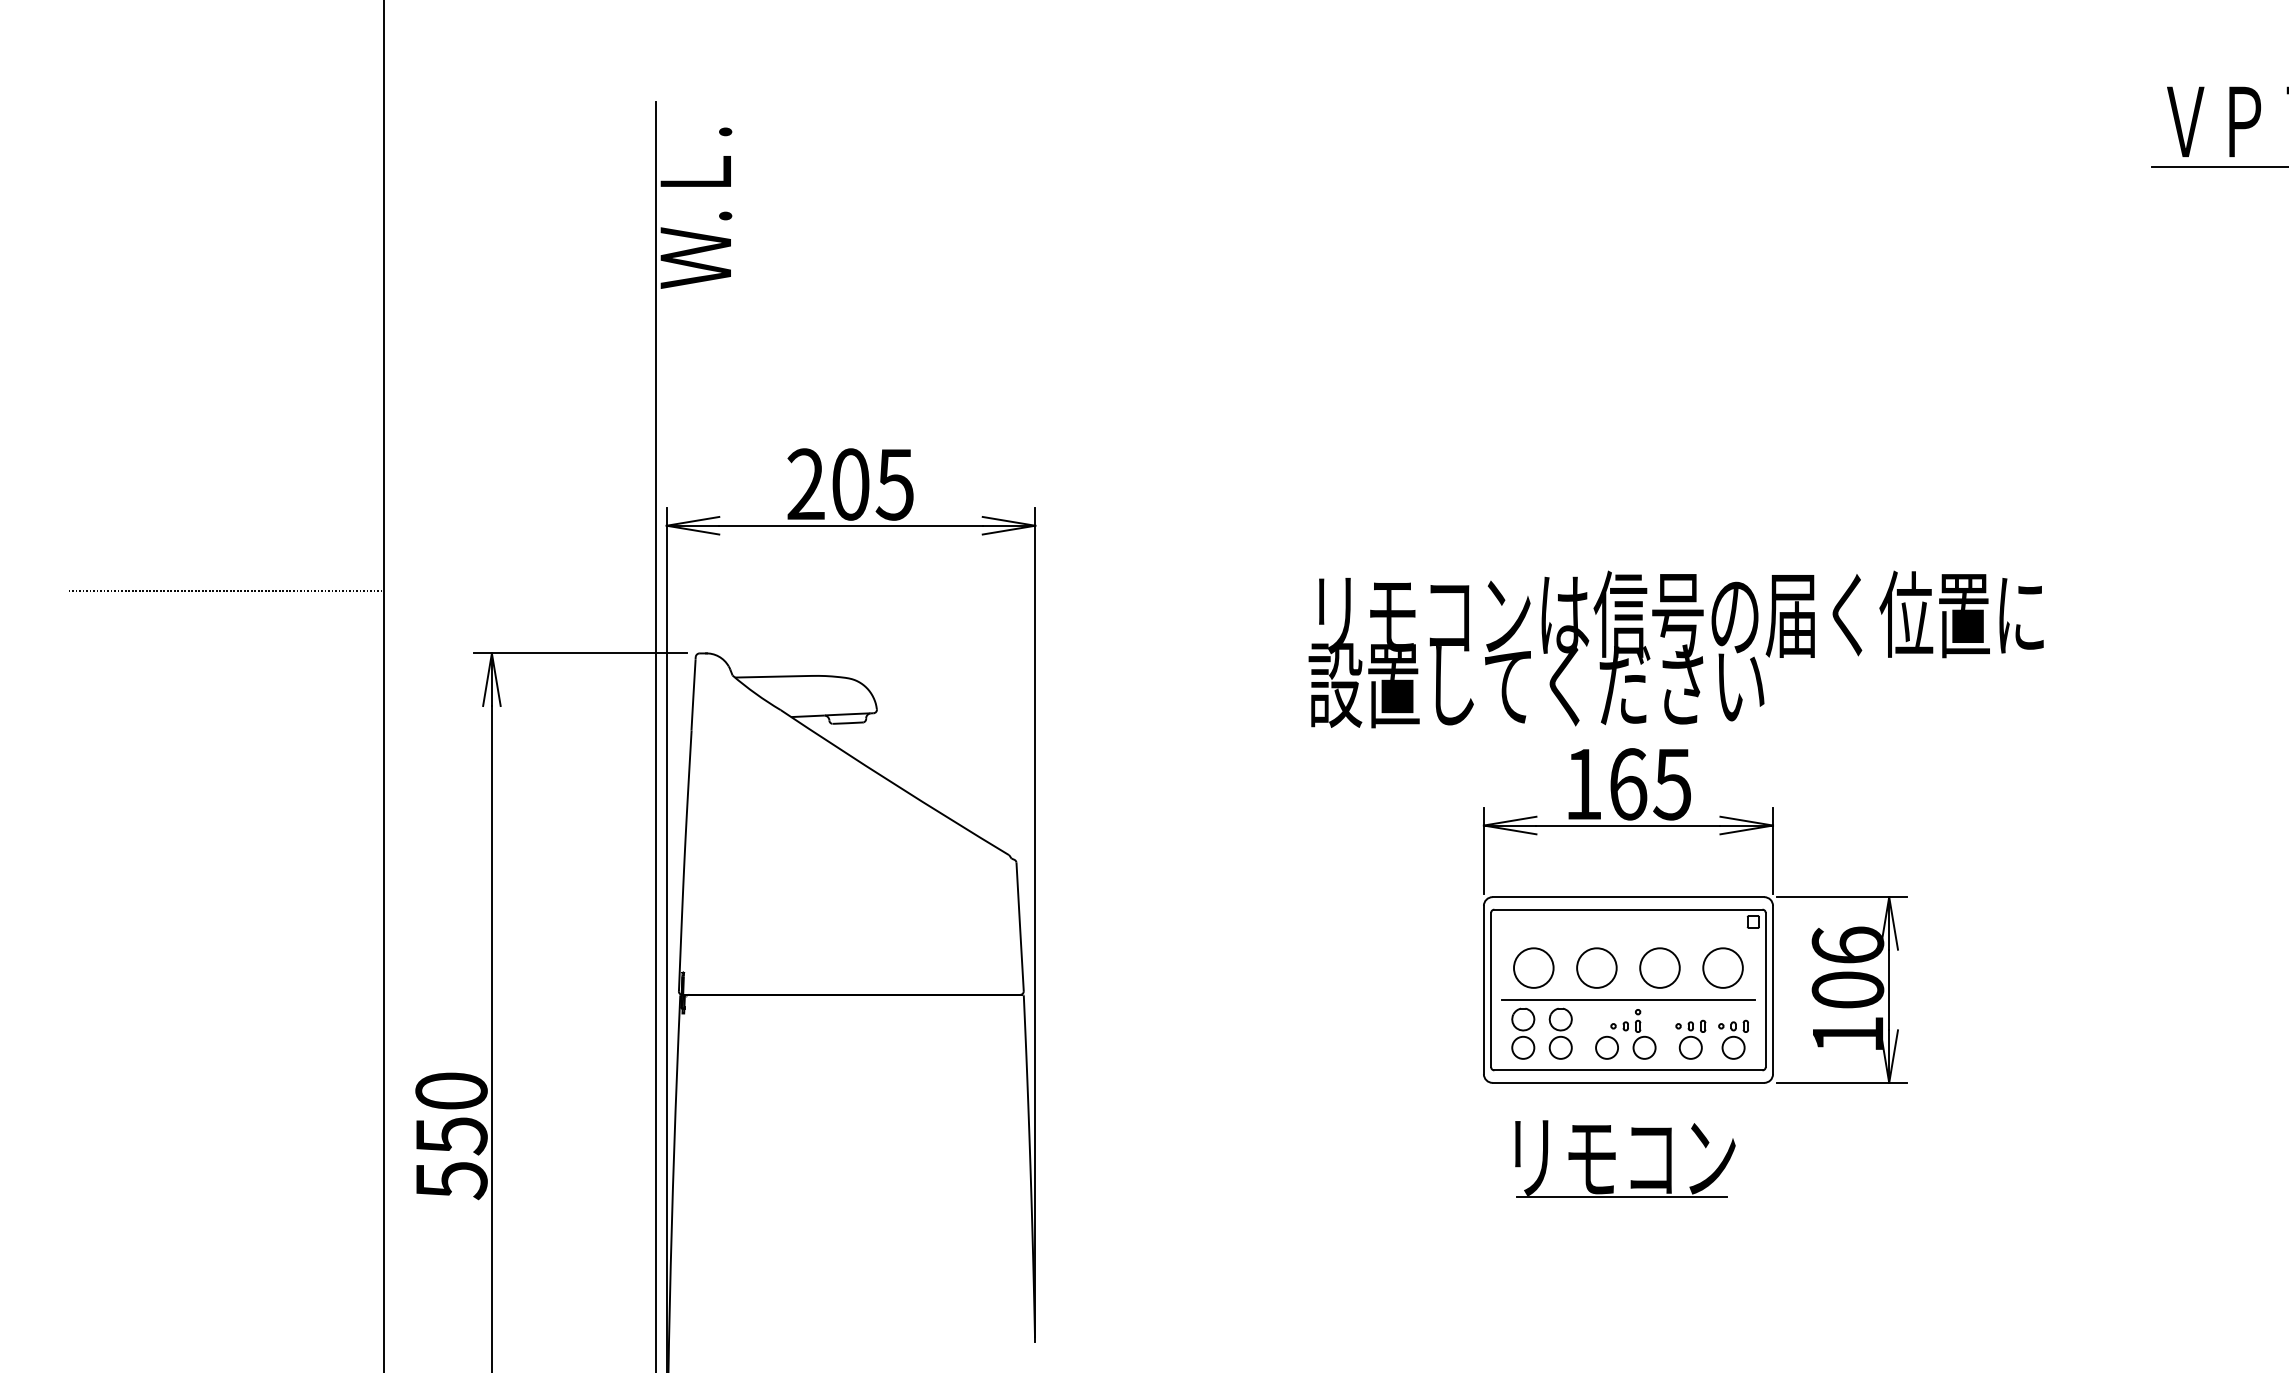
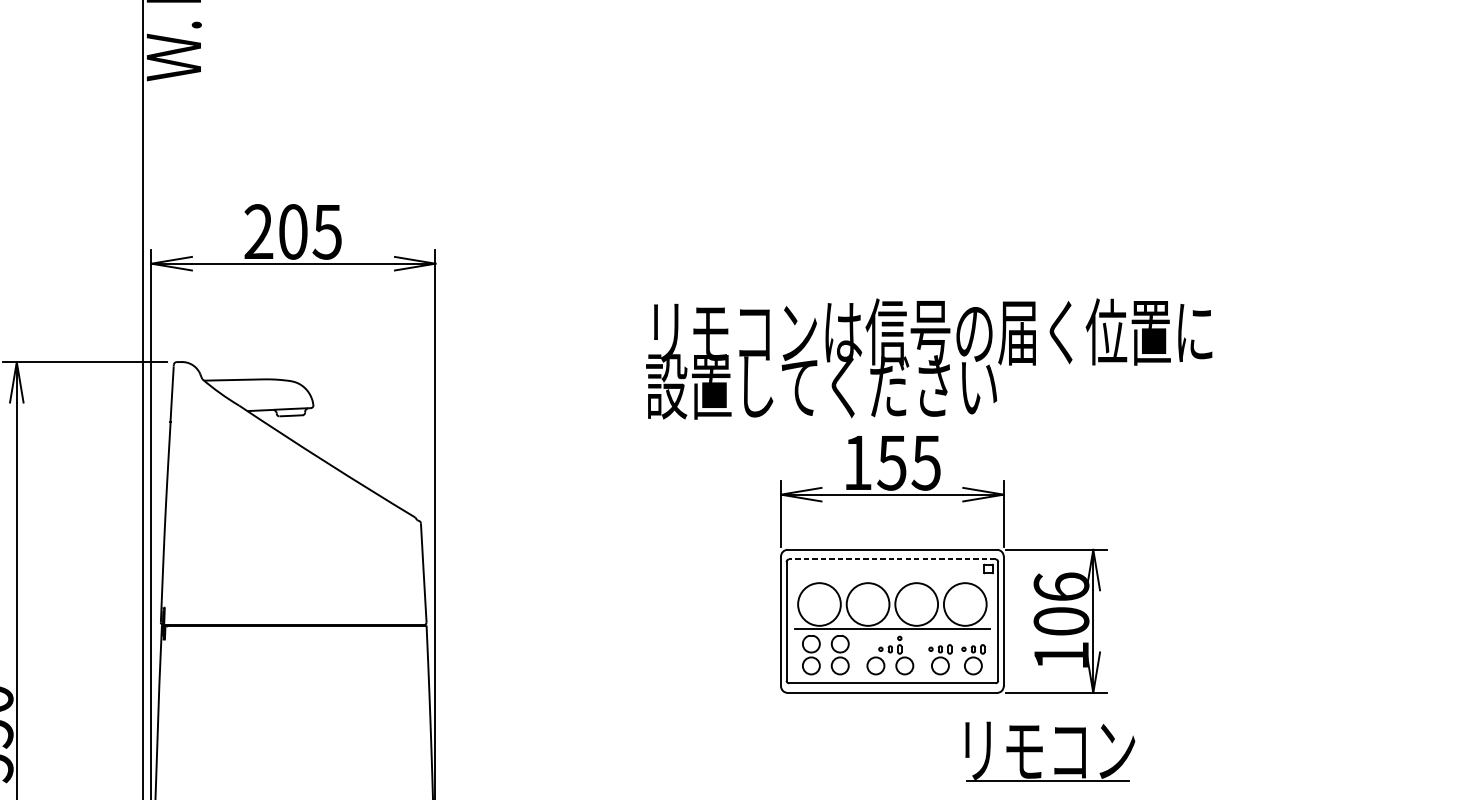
text: (1627, 784) -> (891, 463), 165 -> 155
line: (1627, 909) -> (891, 559), solid -> dashed
circle: (1533, 967) -> (819, 604), size x1.4
circle: (1596, 967) -> (867, 604), size x1.4
circle: (1659, 967) -> (916, 604), size x1.4
circle: (1722, 967) -> (964, 604), size x1.4
part: (1615, 1158) -> (1042, 751), moved

